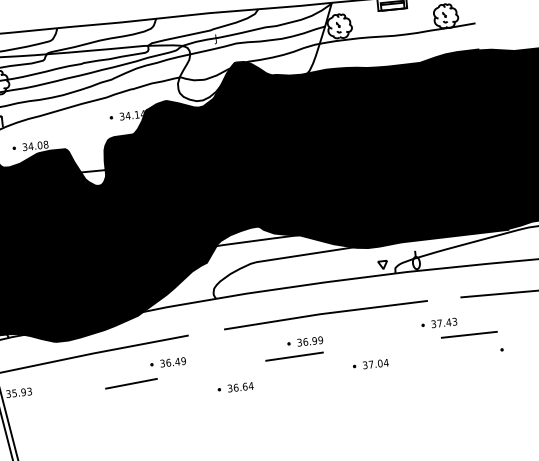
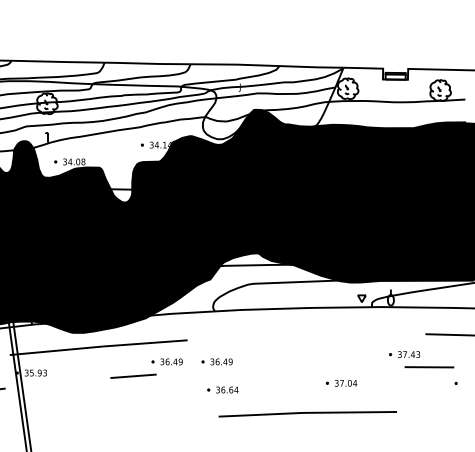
line: (325, 314) -> (307, 413), moved
part: (293, 349) -> (276, 362), removed
part: (224, 355) -> (216, 361), added

